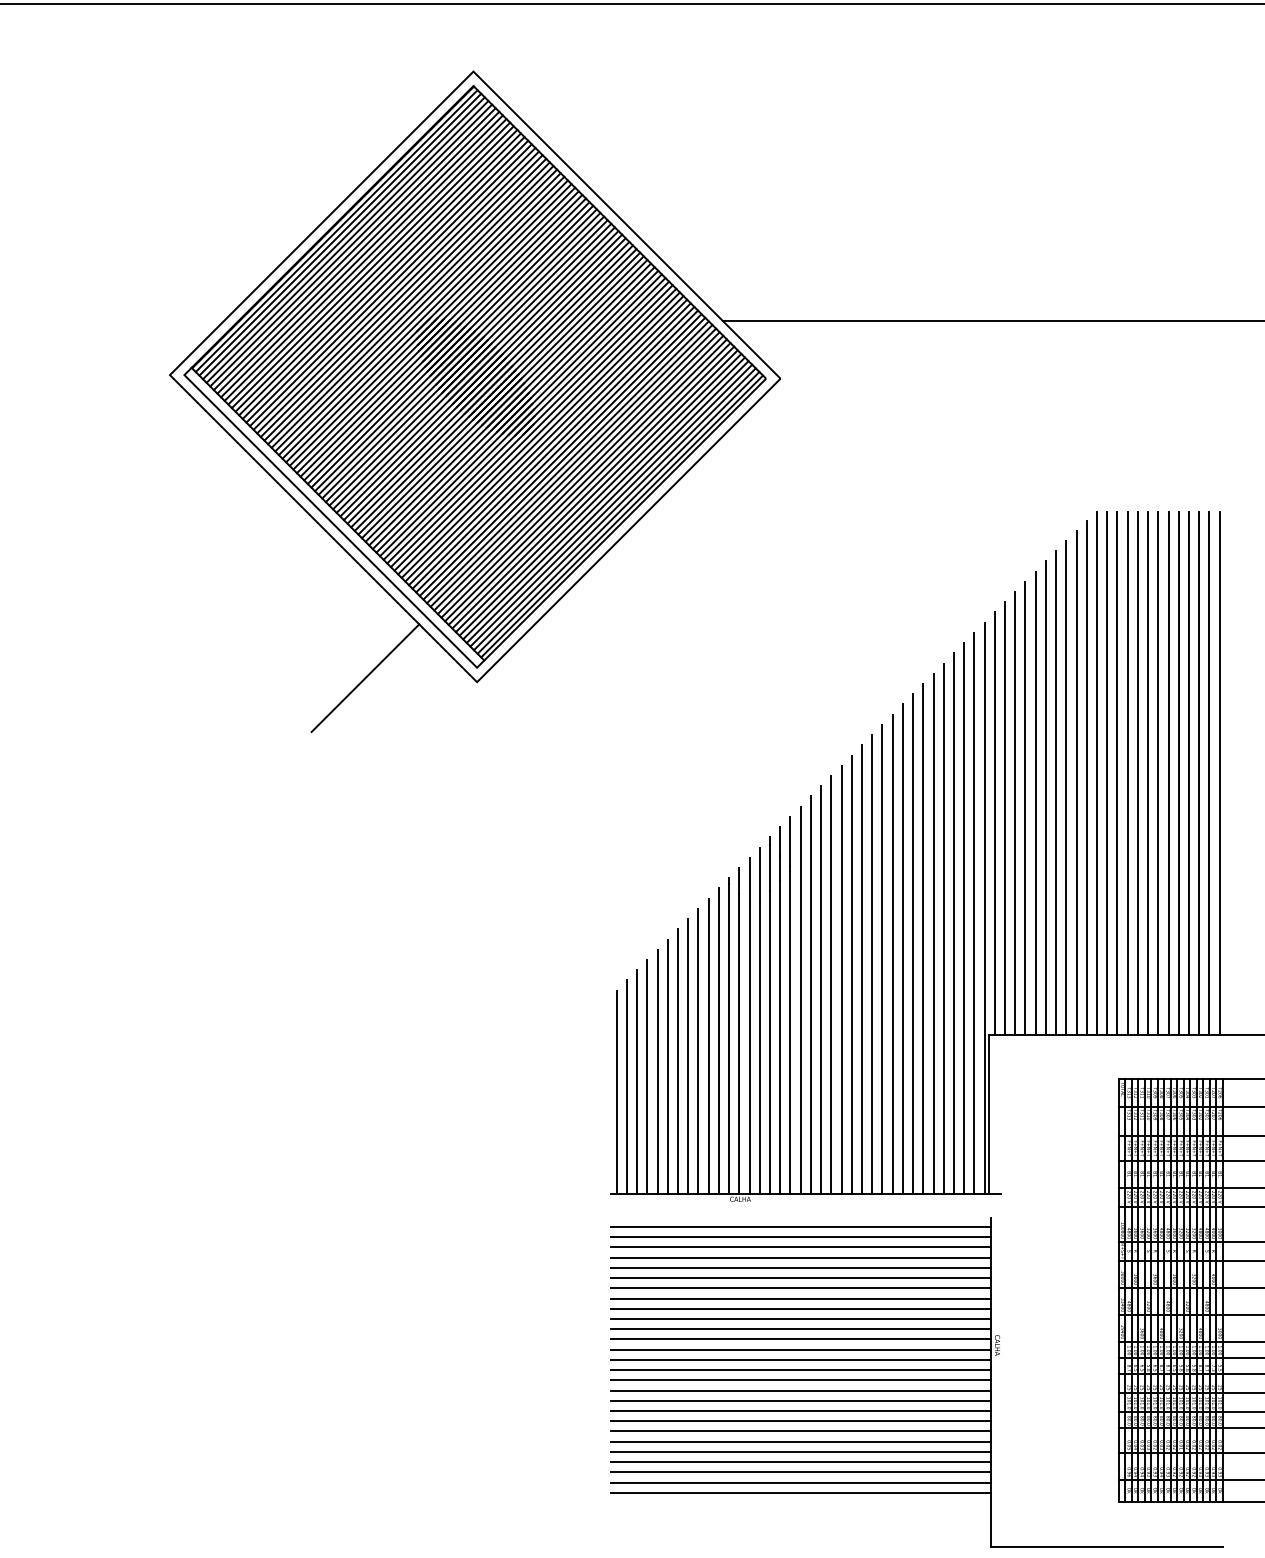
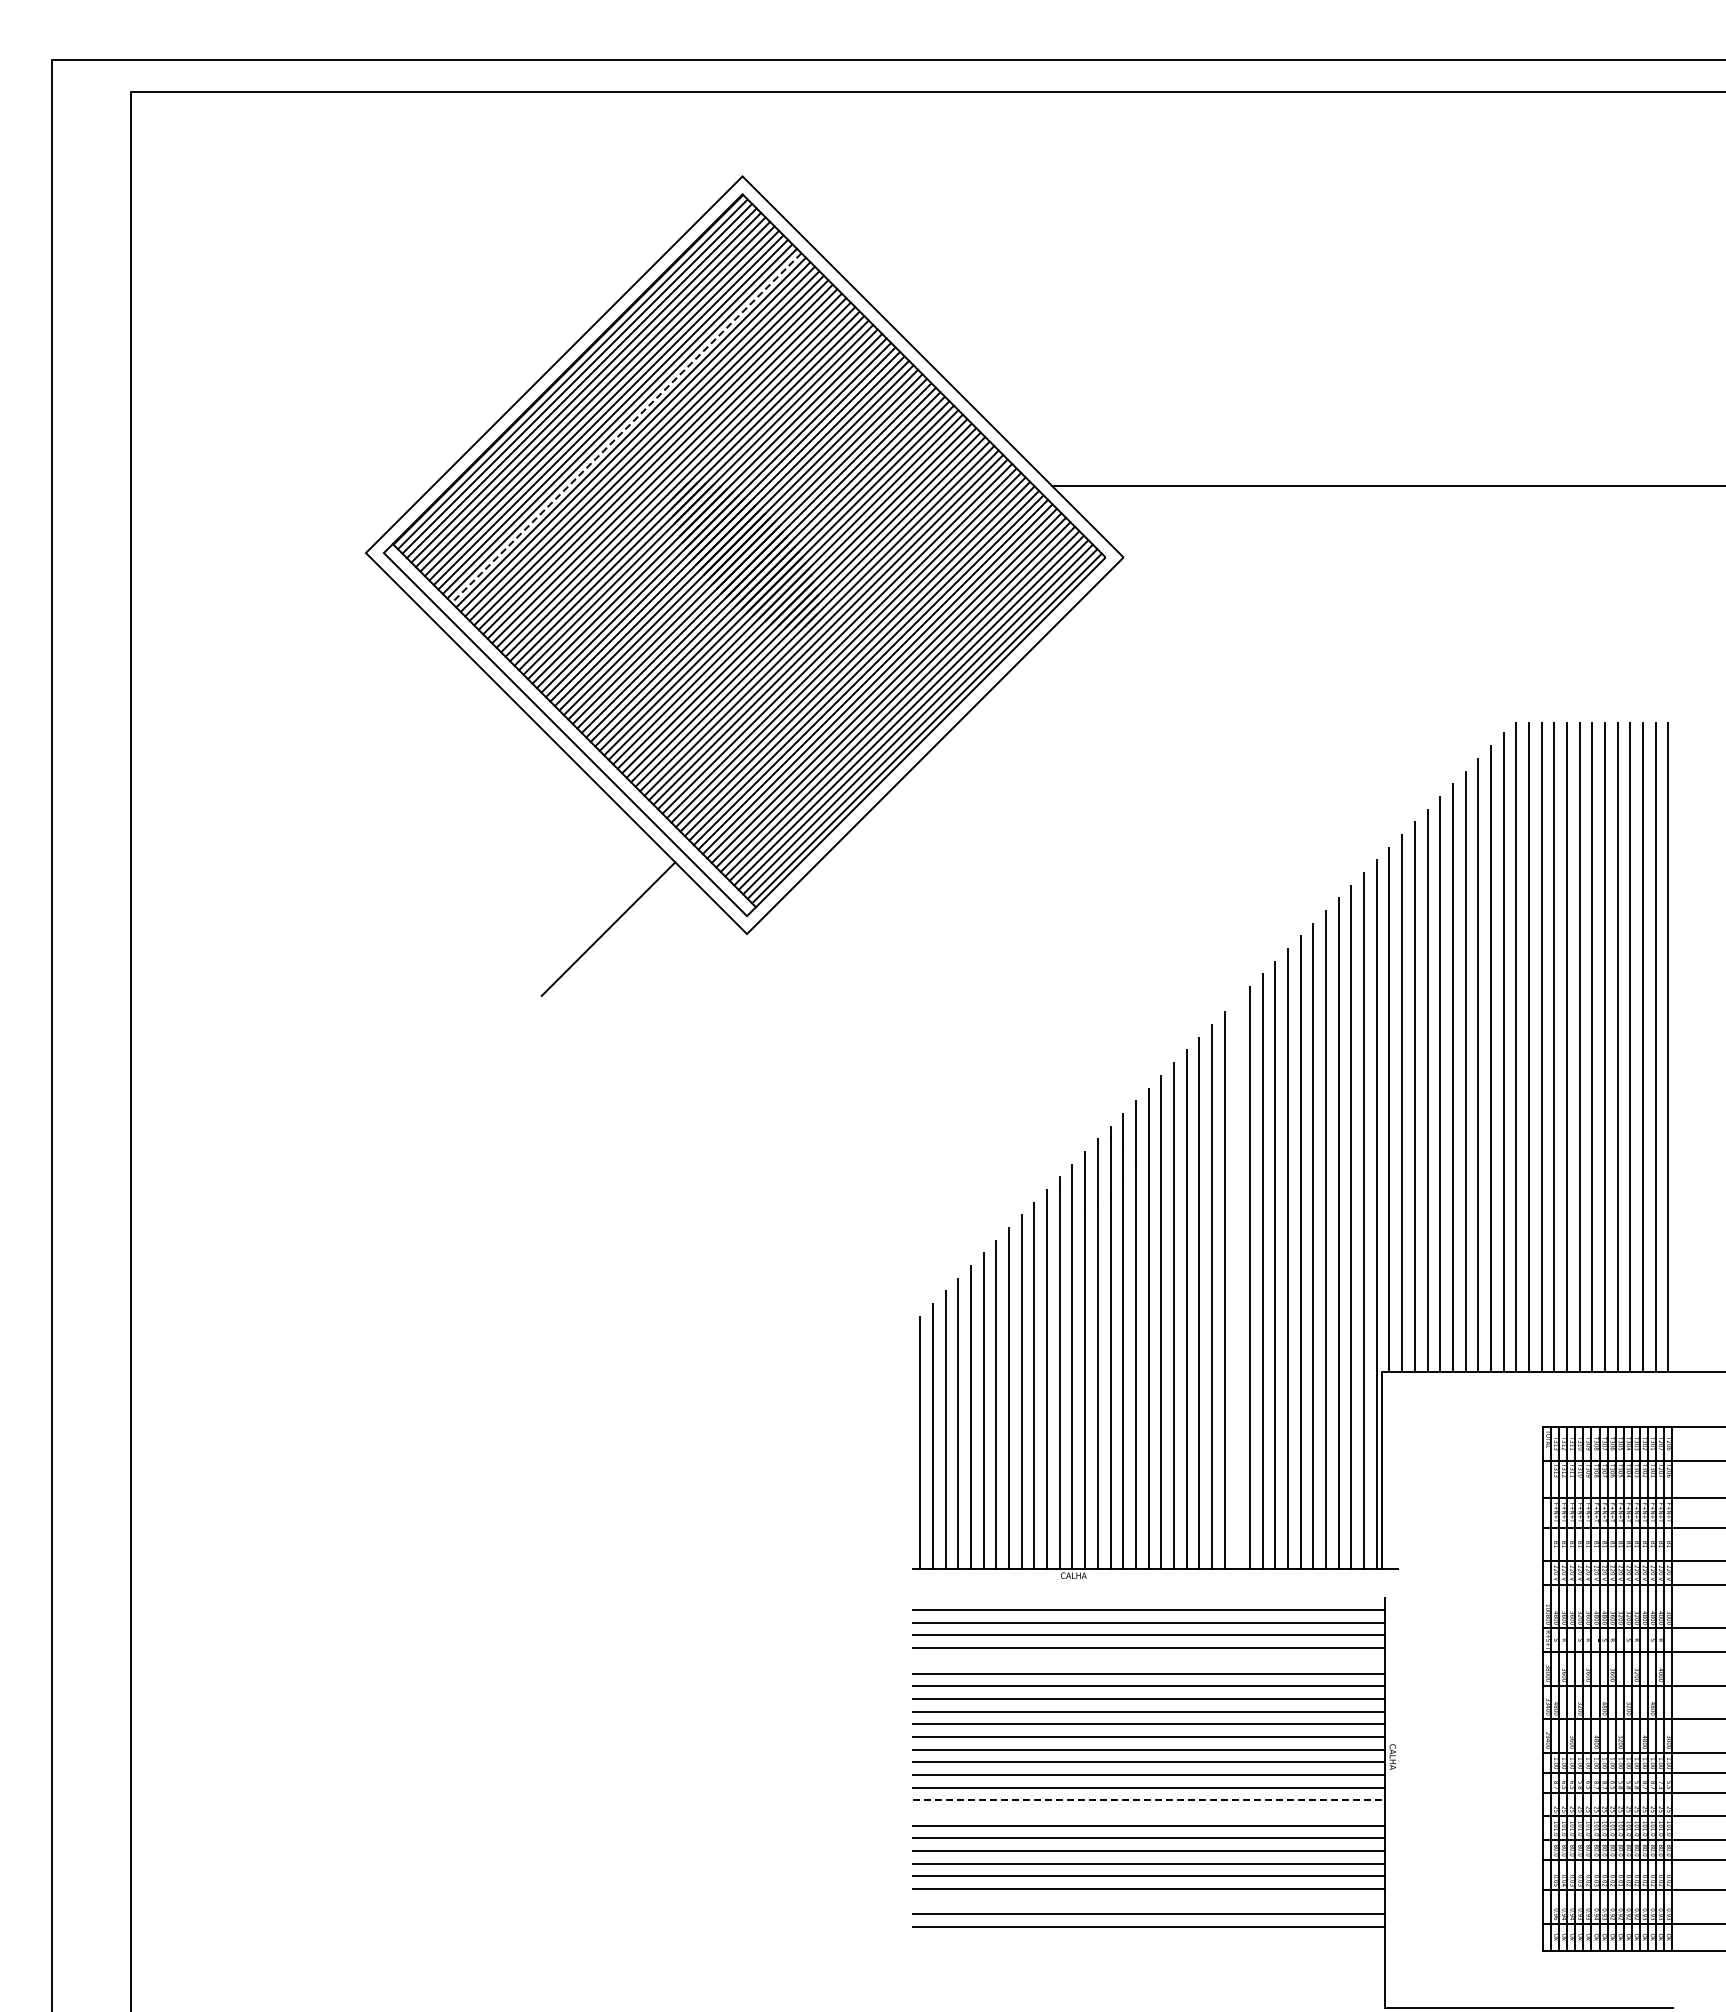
line: (379, 274) -> (626, 428), solid -> dashed
line: (872, 963) -> (1237, 1283), removed
line: (800, 1267) -> (1148, 1660), removed
line: (801, 1380) -> (1149, 1800), solid -> dashed
line: (800, 1390) -> (1148, 1813), removed
line: (800, 1461) -> (1148, 1901), removed
line: (800, 1492) -> (1148, 1939), removed

